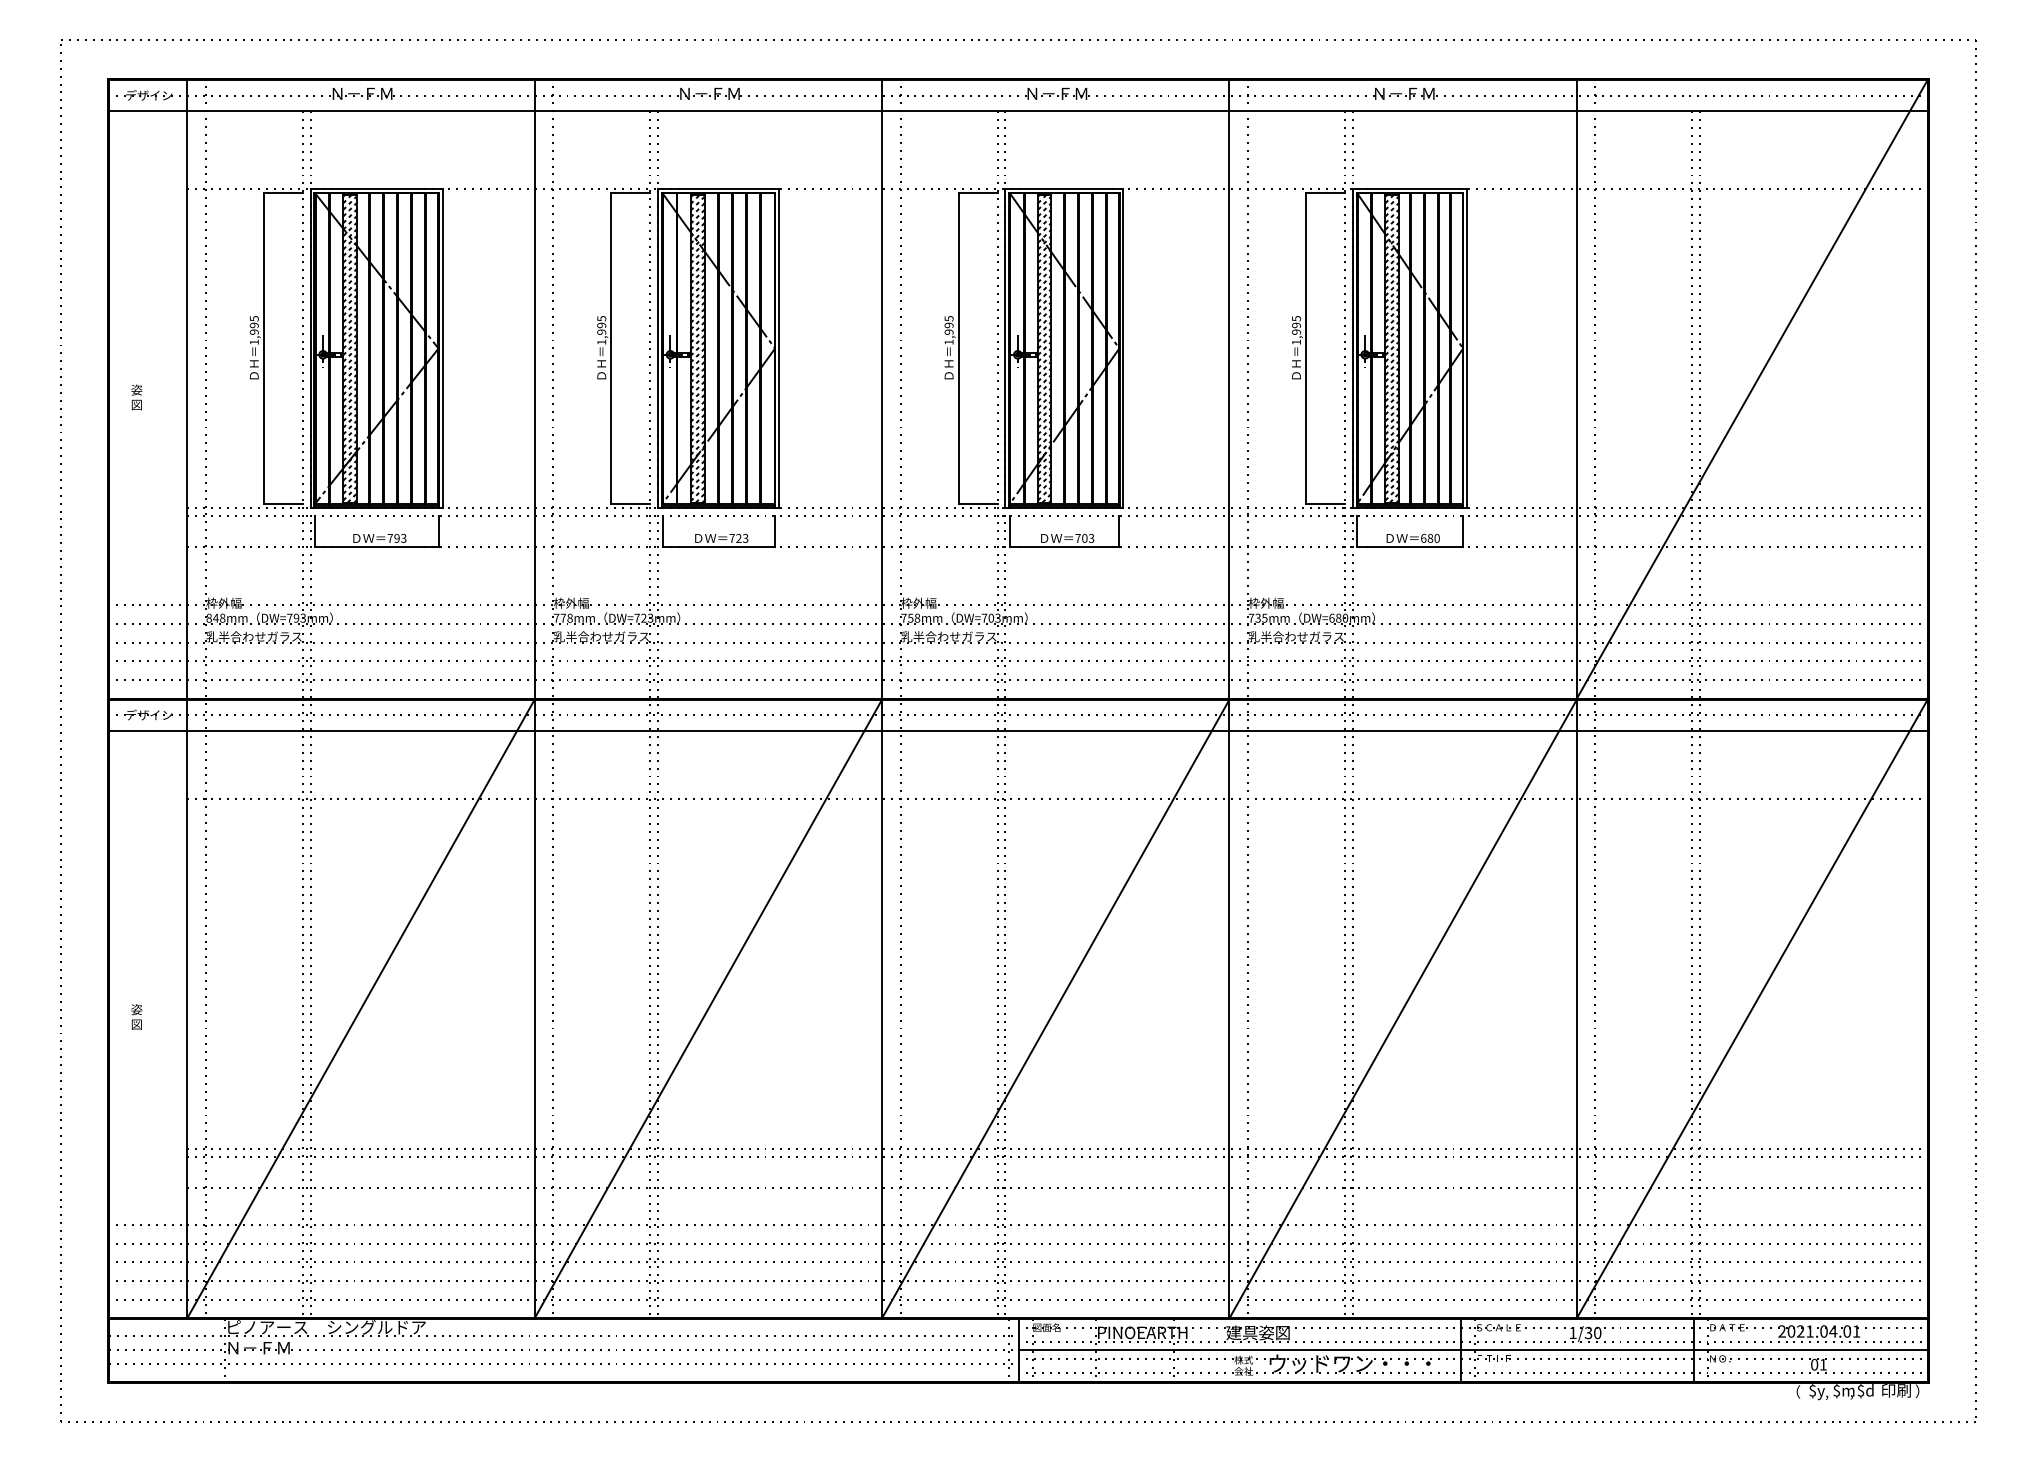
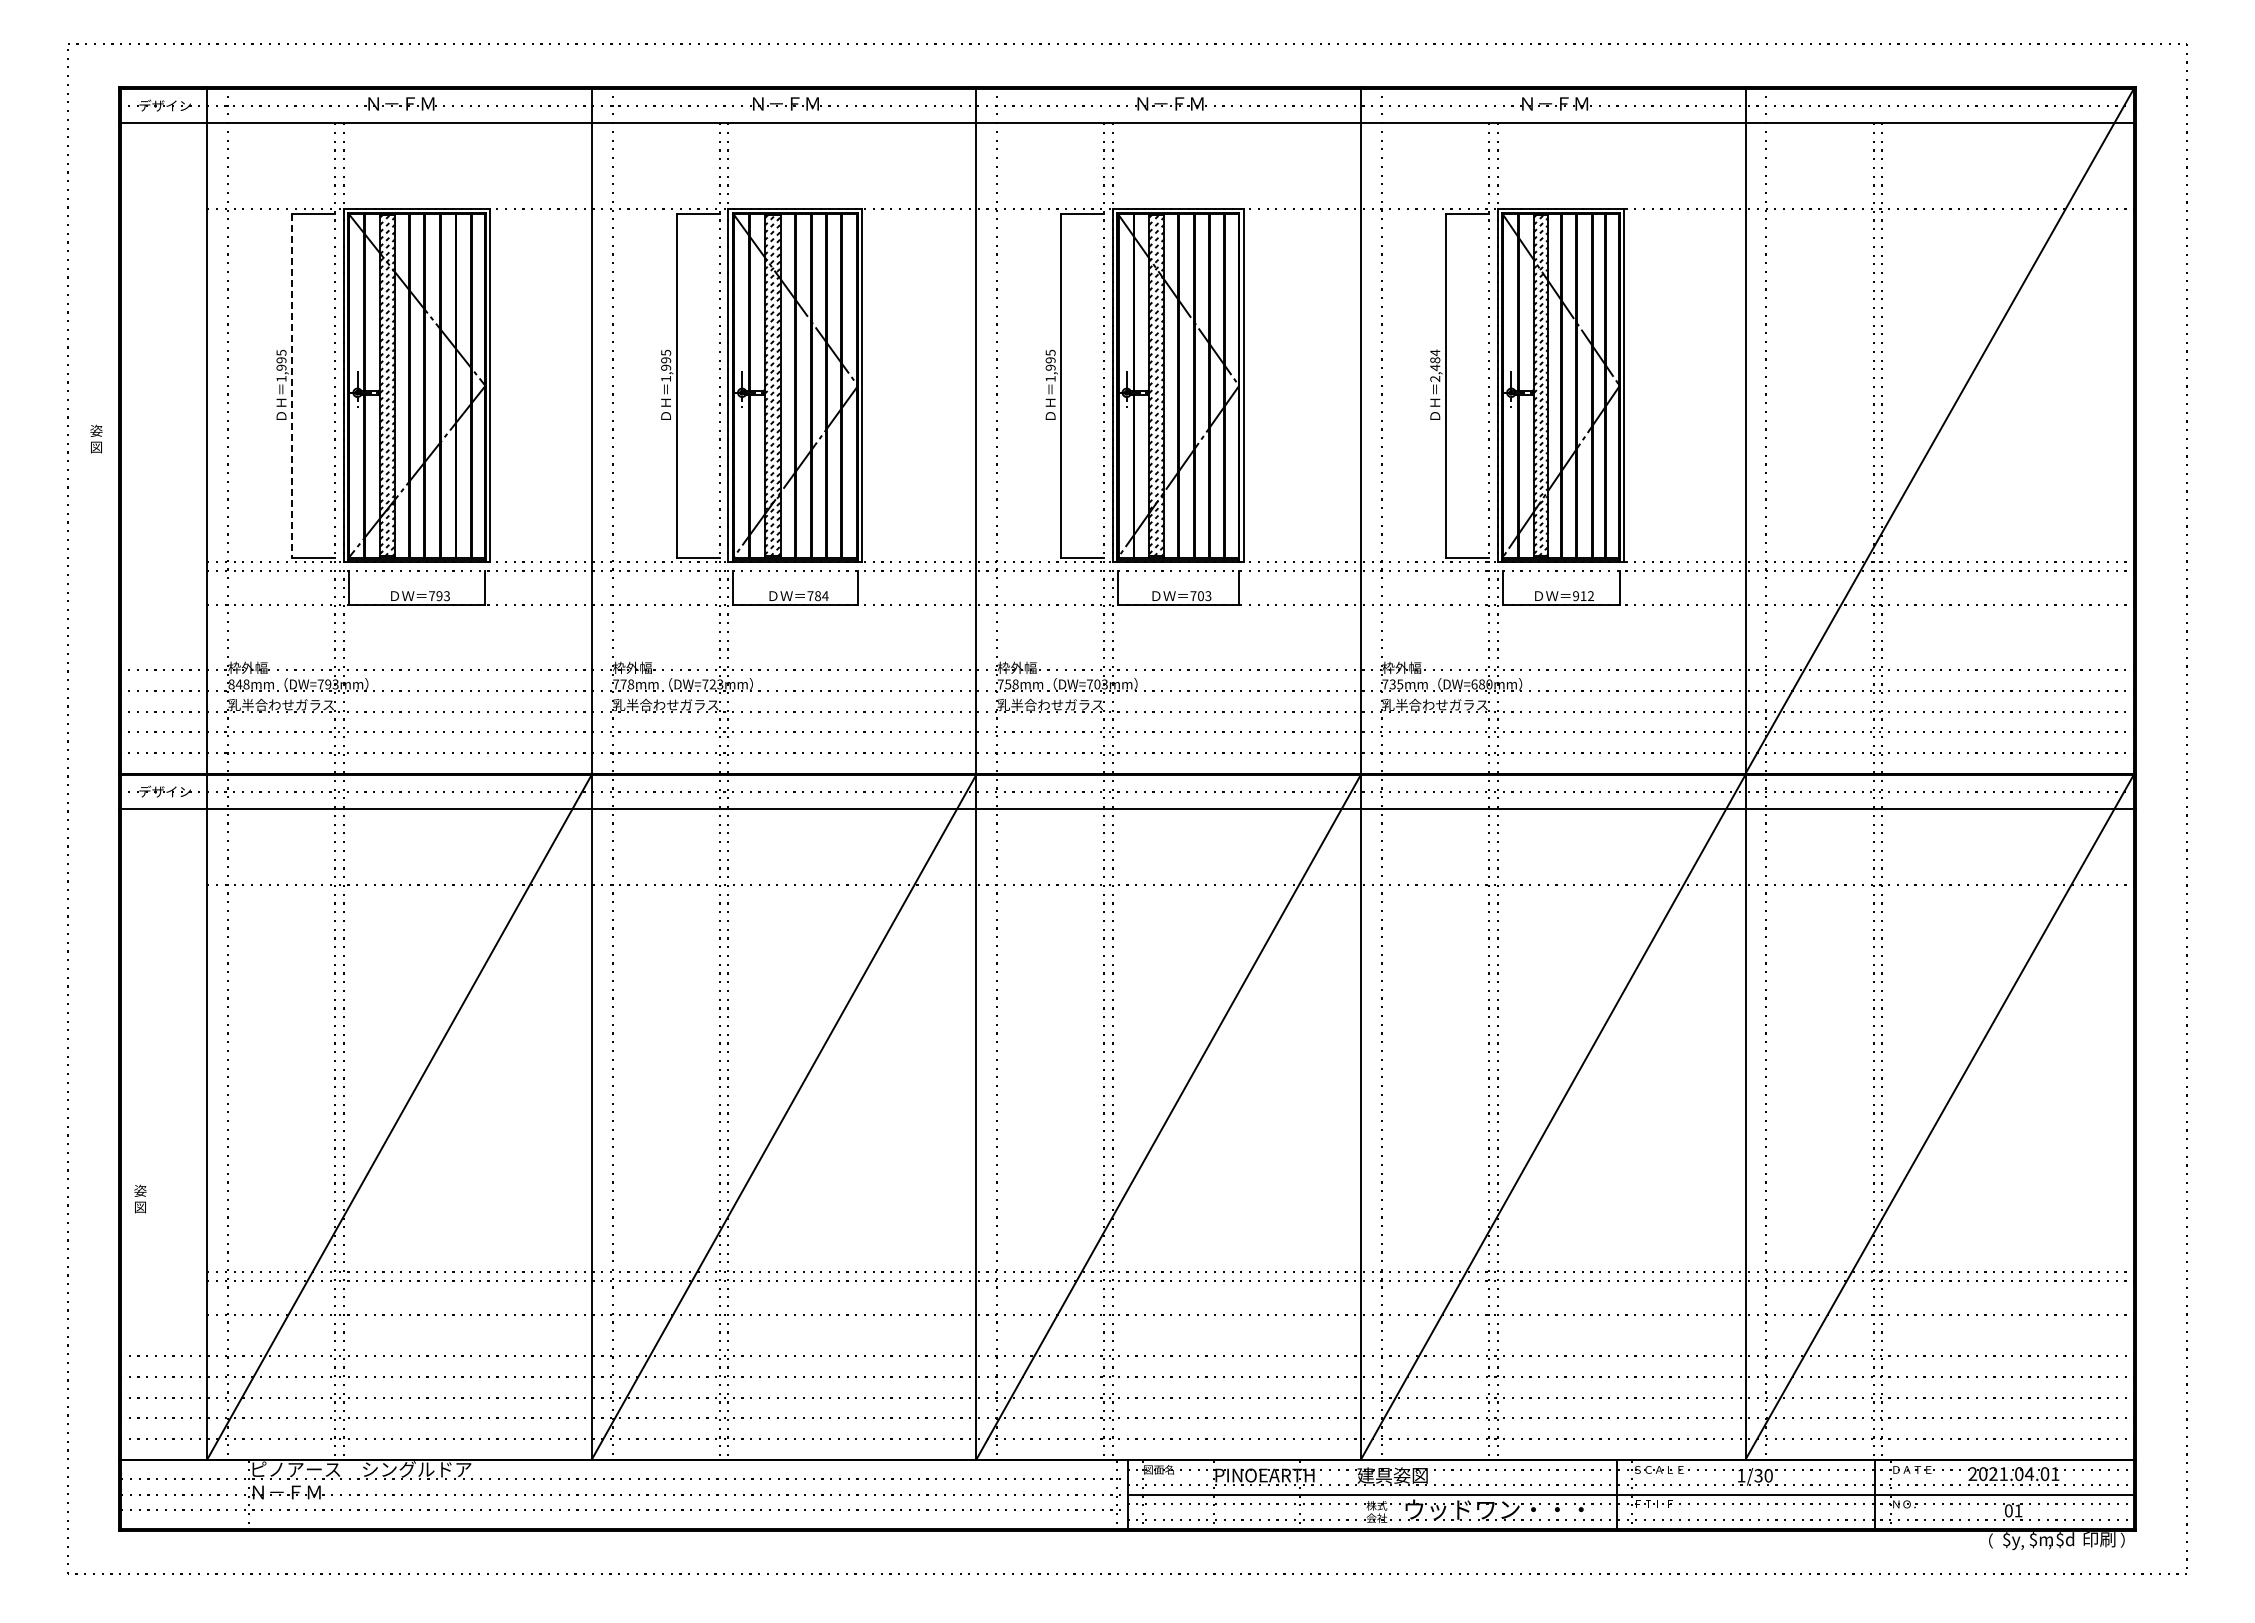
text: (1296, 330) -> (1435, 365), 1,995 -> 2,484
line: (264, 348) -> (292, 385), solid -> dashed
text: (136, 396) -> (96, 438), moved
text: (742, 538) -> (821, 596), 723 -> 784
text: (1430, 538) -> (1583, 596), 680 -> 912
text: (136, 1016) -> (140, 1198), moved

